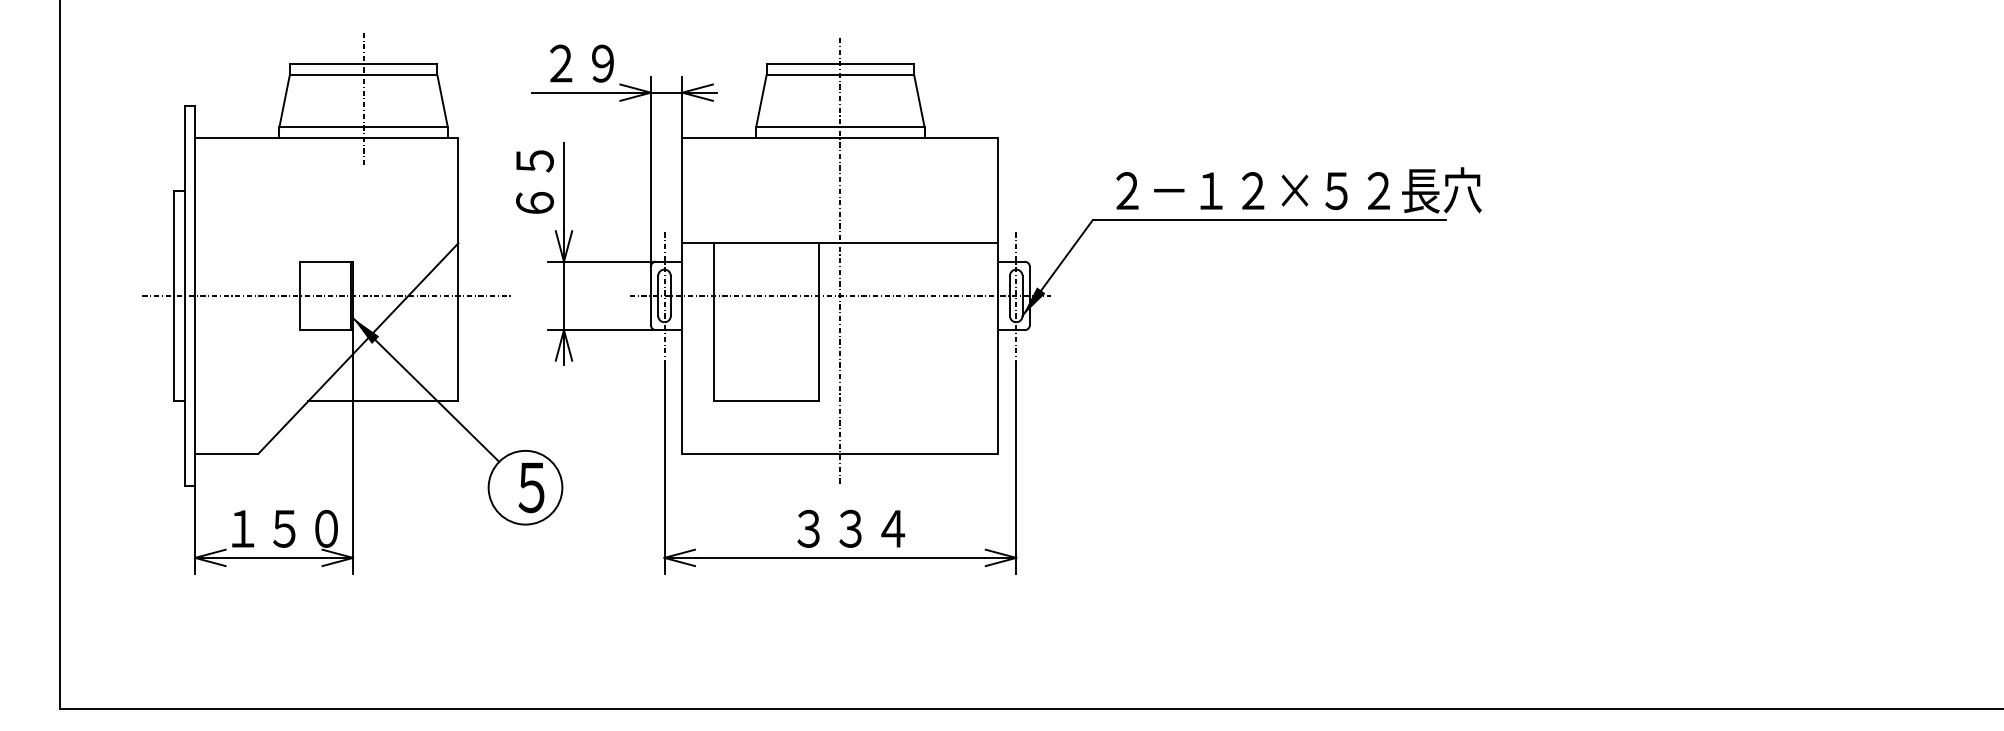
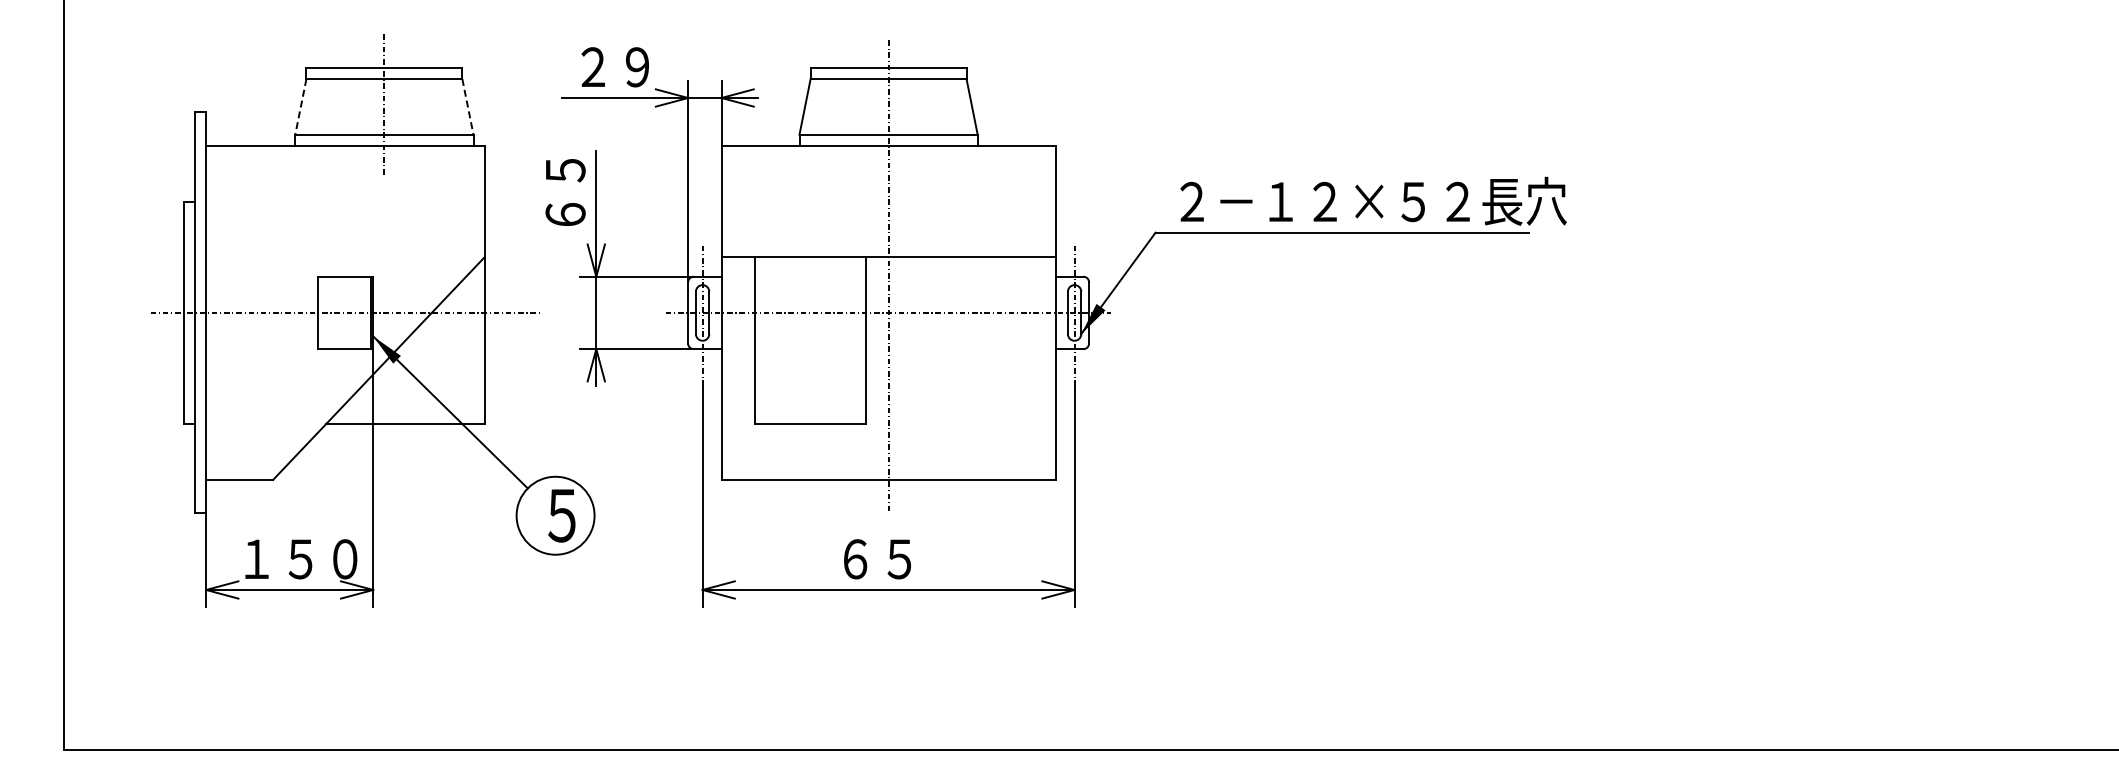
line: (284, 101) -> (300, 107), solid -> dashed
line: (443, 101) -> (468, 107), solid -> dashed
text: (850, 529) -> (899, 559), ３３４ -> ６５

